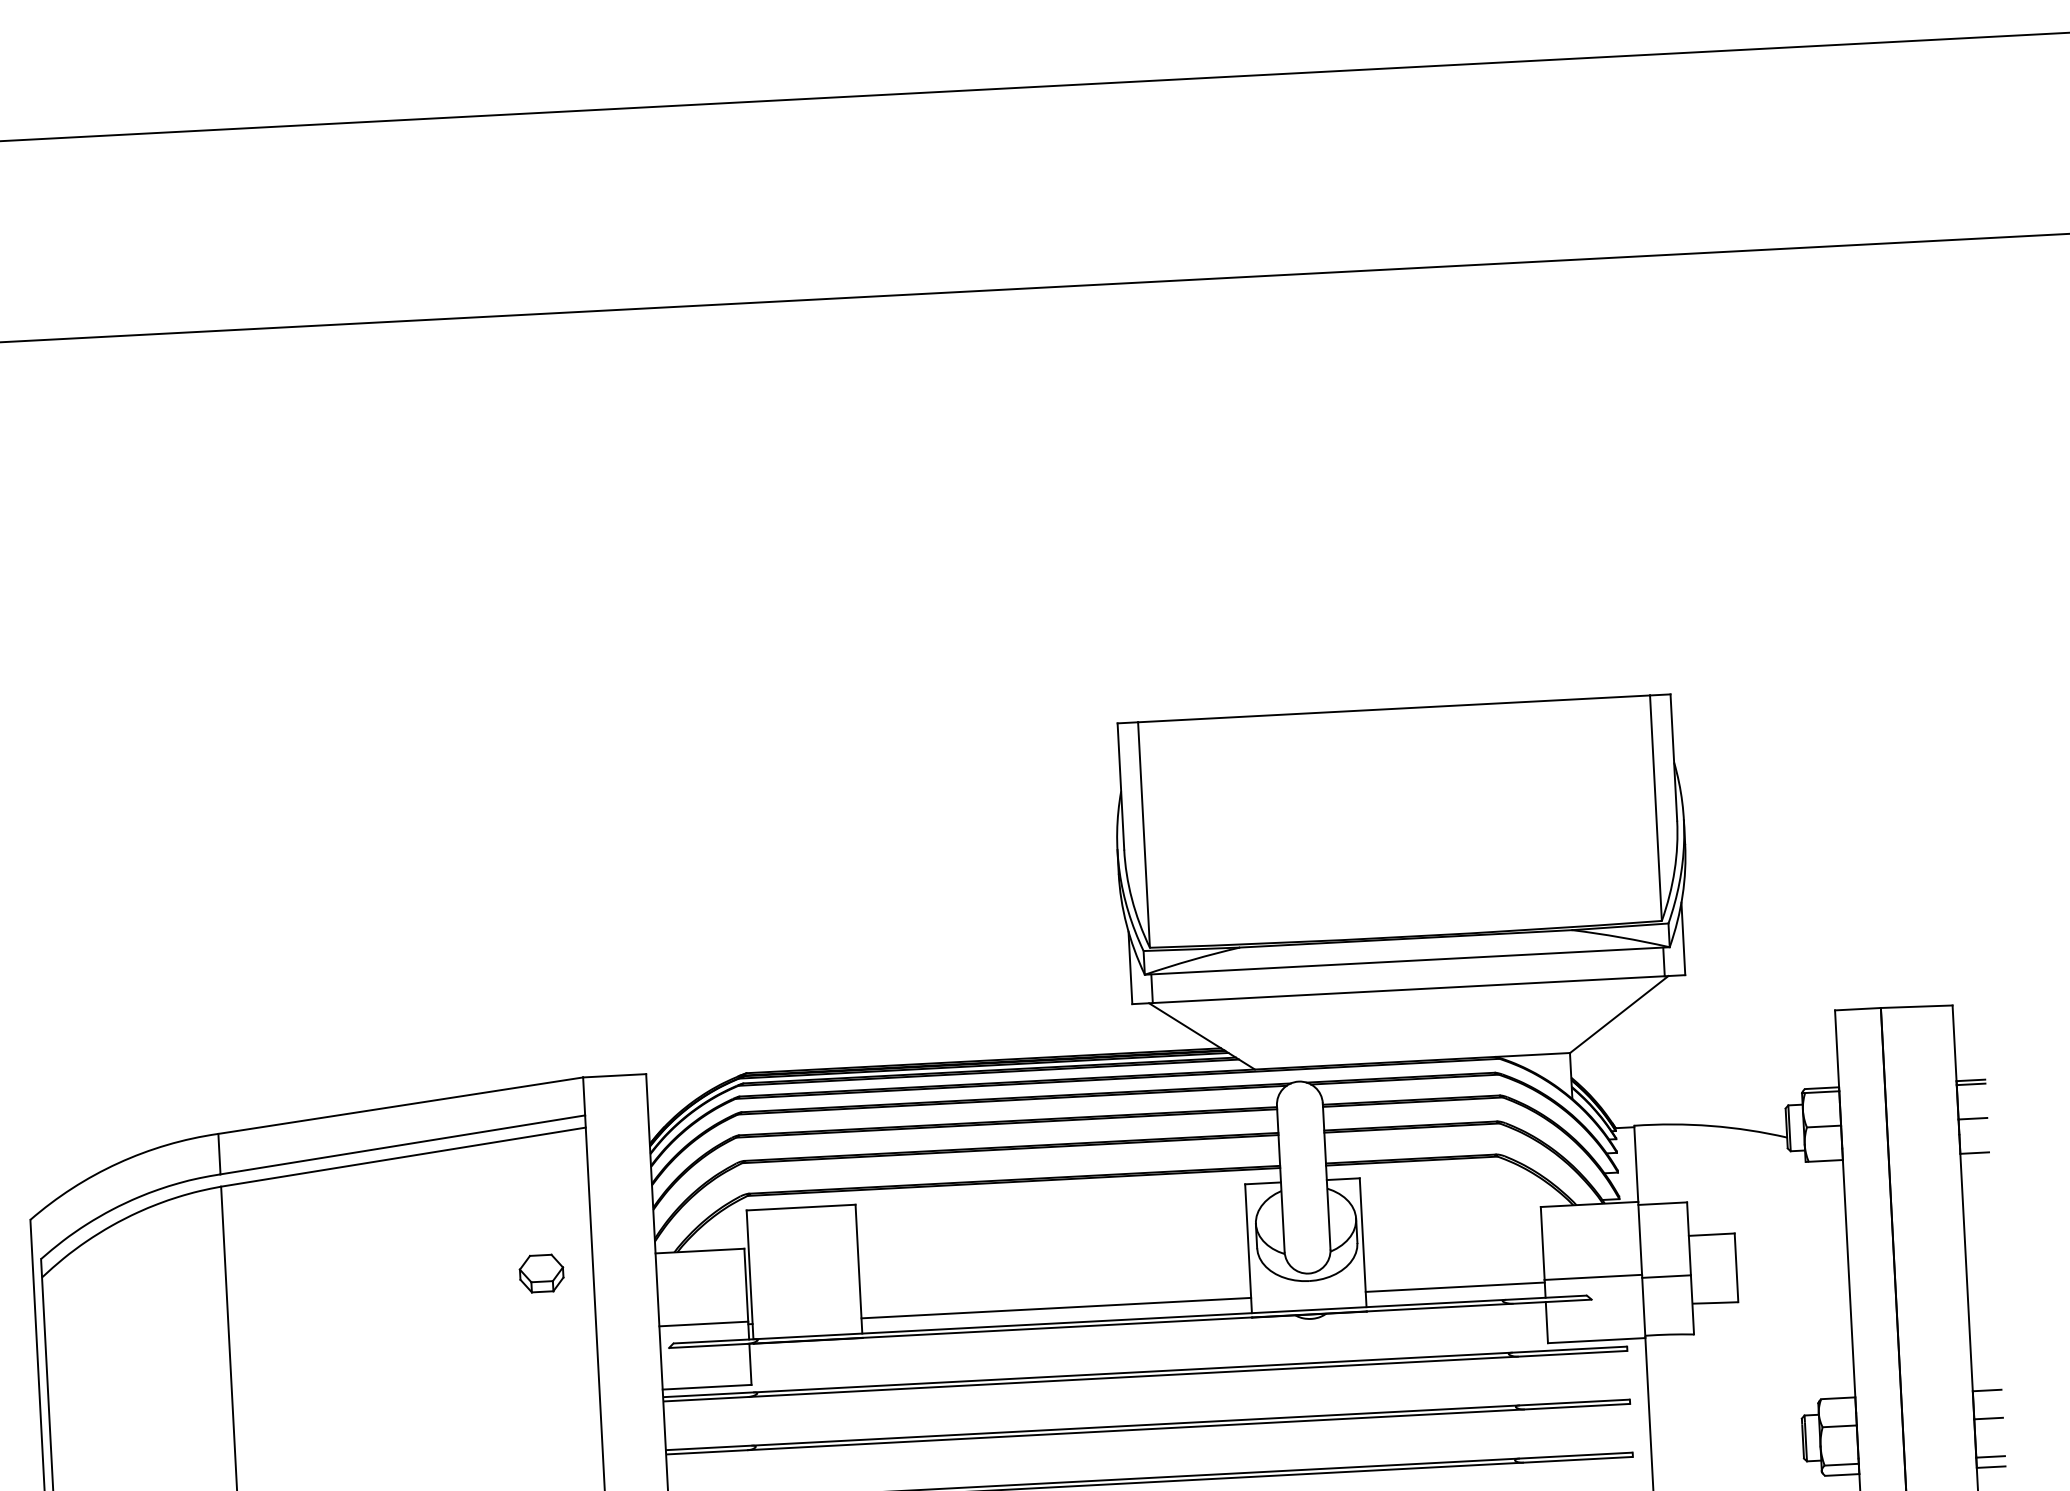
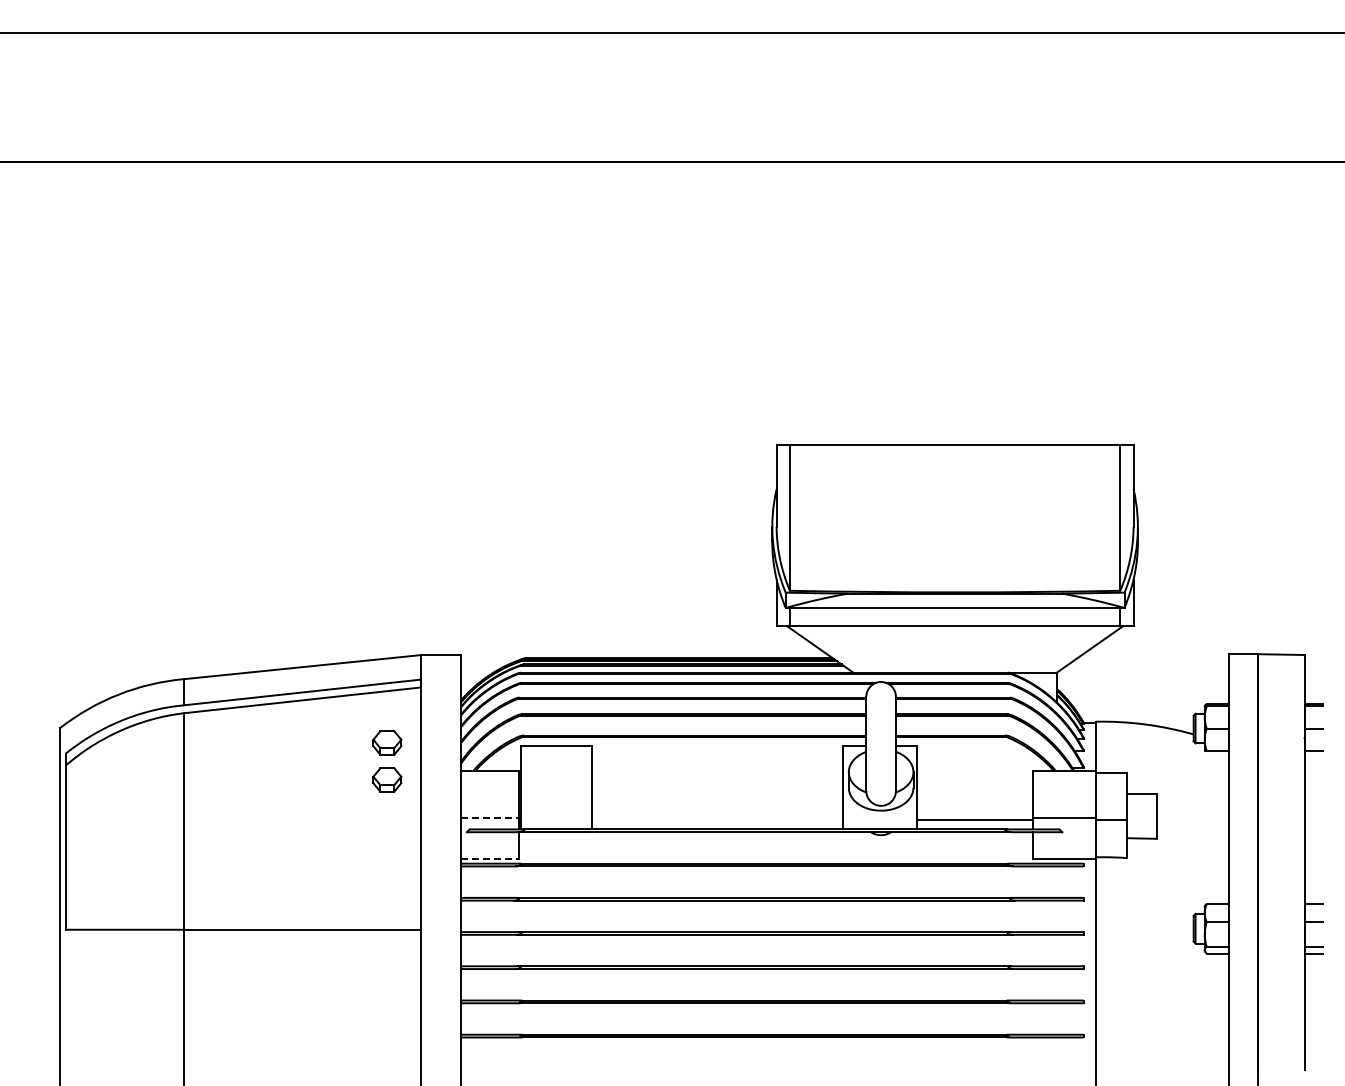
part: (538, 1215) -> (387, 742), added
line: (1056, 1307) -> (717, 819), removed
line: (704, 1323) -> (490, 817), solid -> dashed
line: (707, 1386) -> (490, 858), solid -> dashed

